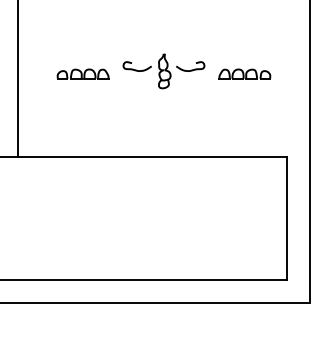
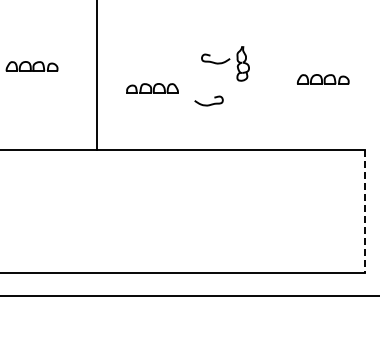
curve: (190, 70) -> (208, 104), moved
part: (83, 74) -> (152, 88), moved
part: (245, 74) -> (323, 79), moved
line: (287, 219) -> (365, 211), solid -> dashed

